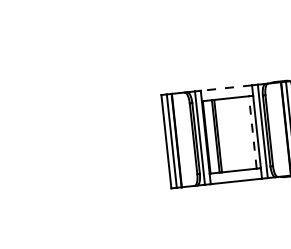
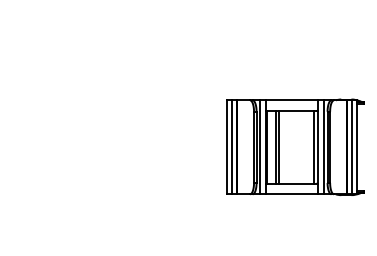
line: (226, 88) -> (292, 100), dashed -> solid
line: (252, 131) -> (313, 146), dashed -> solid

